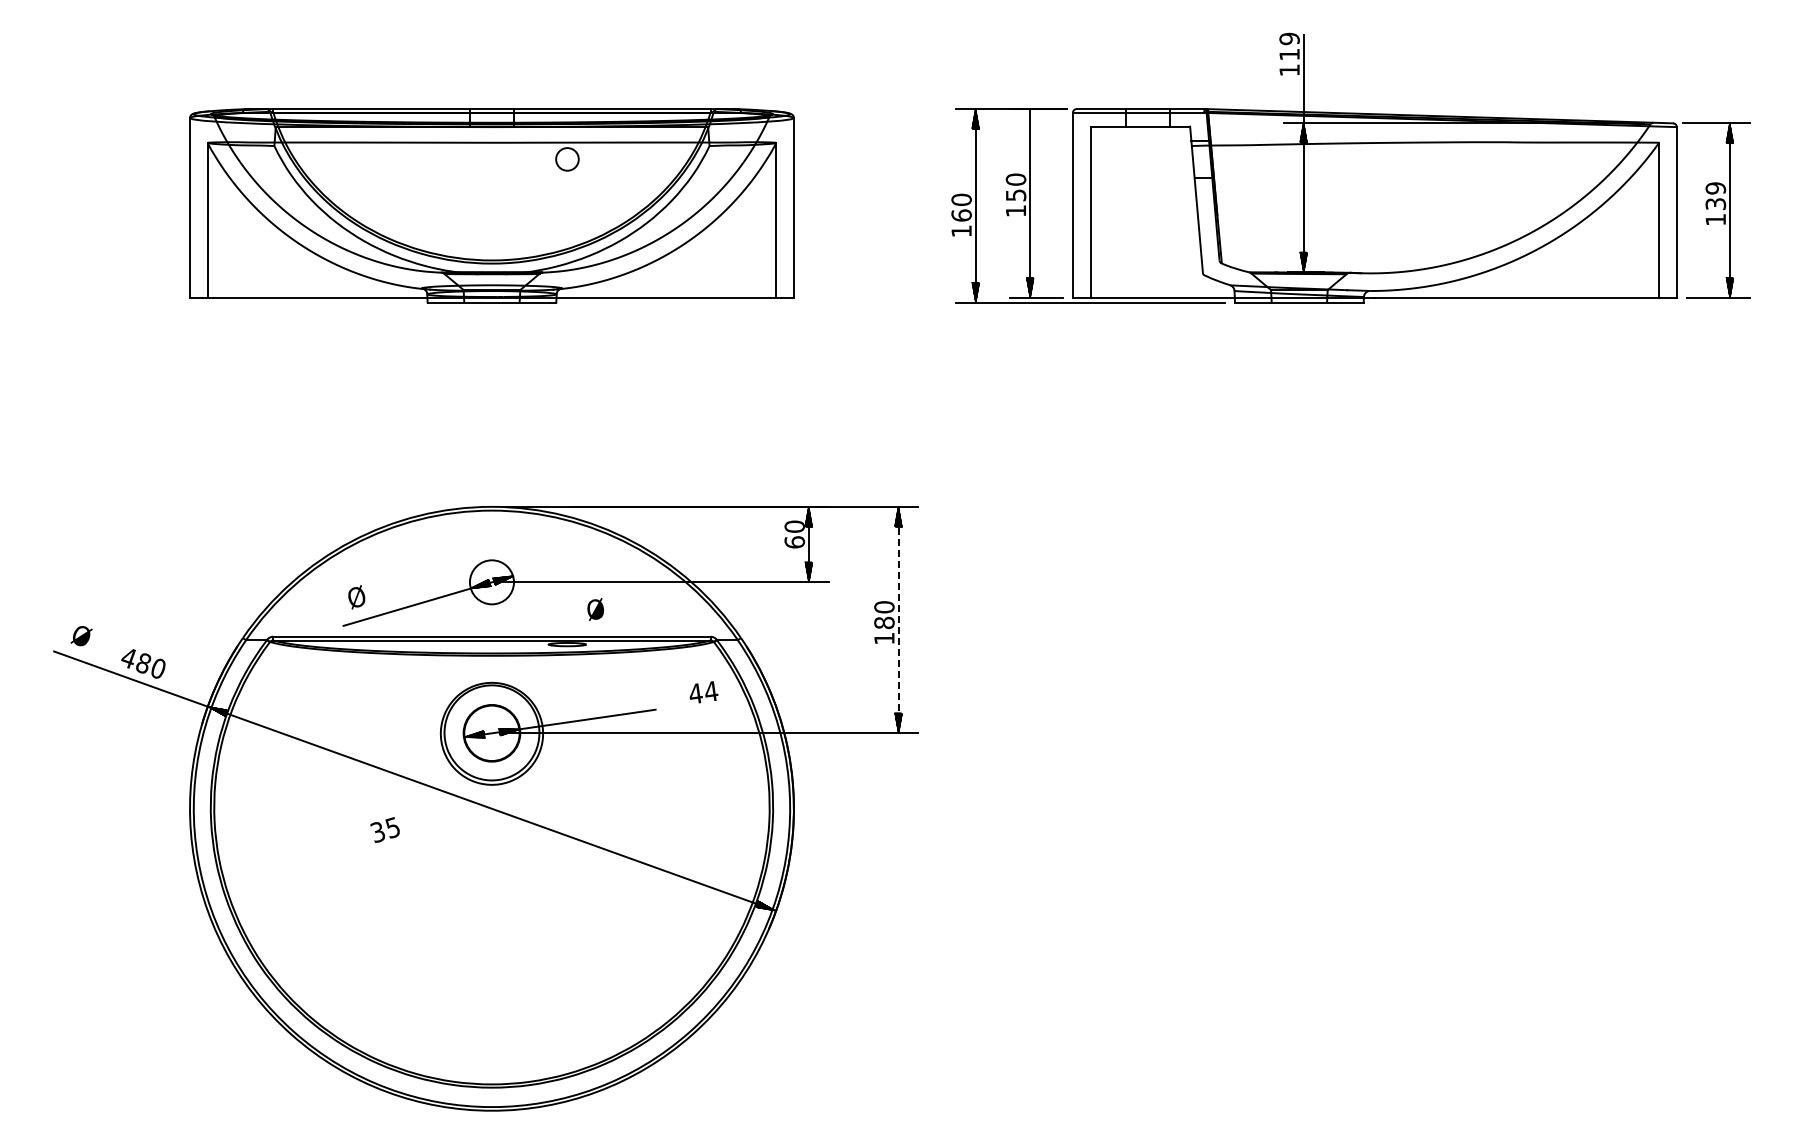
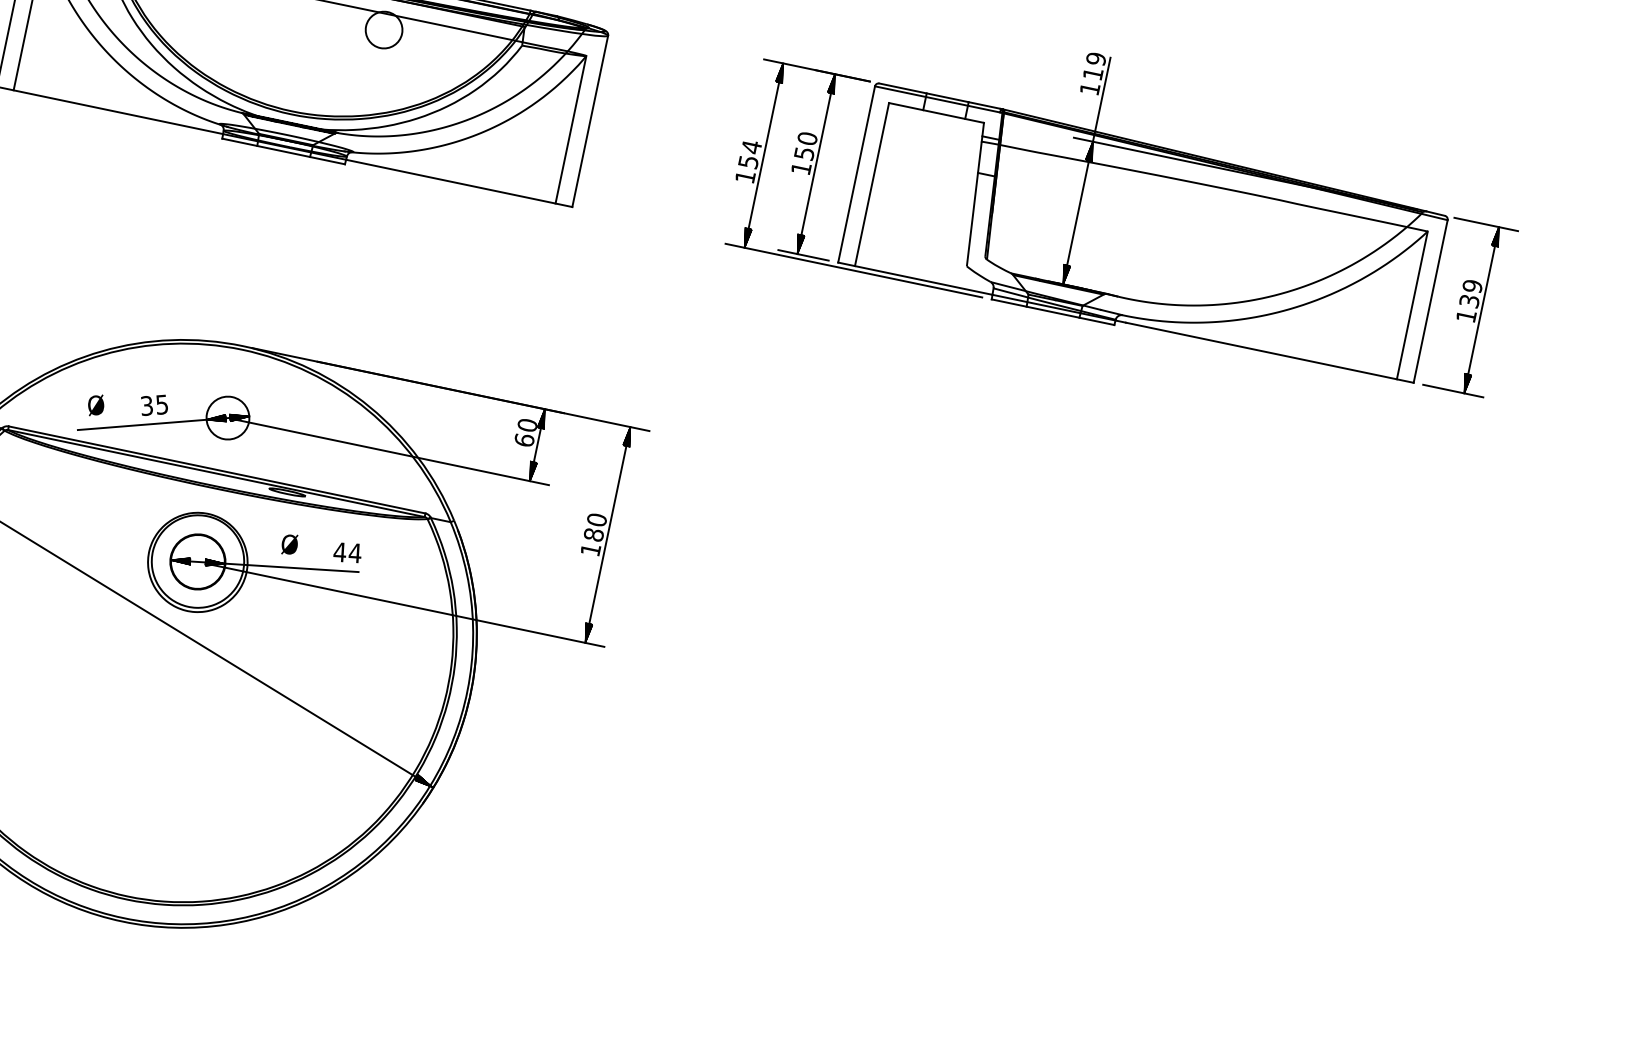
hatch: (1029, 119) -> (832, 84), added
circle: (567, 159) -> (384, 30), size x1.67
text: (961, 207) -> (750, 154), 160 -> 154
text: (595, 609) -> (289, 544), moved
line: (898, 619) -> (607, 534), dashed -> solid
text: (703, 692) -> (347, 552), moved
text: (384, 829) -> (153, 404), moved

